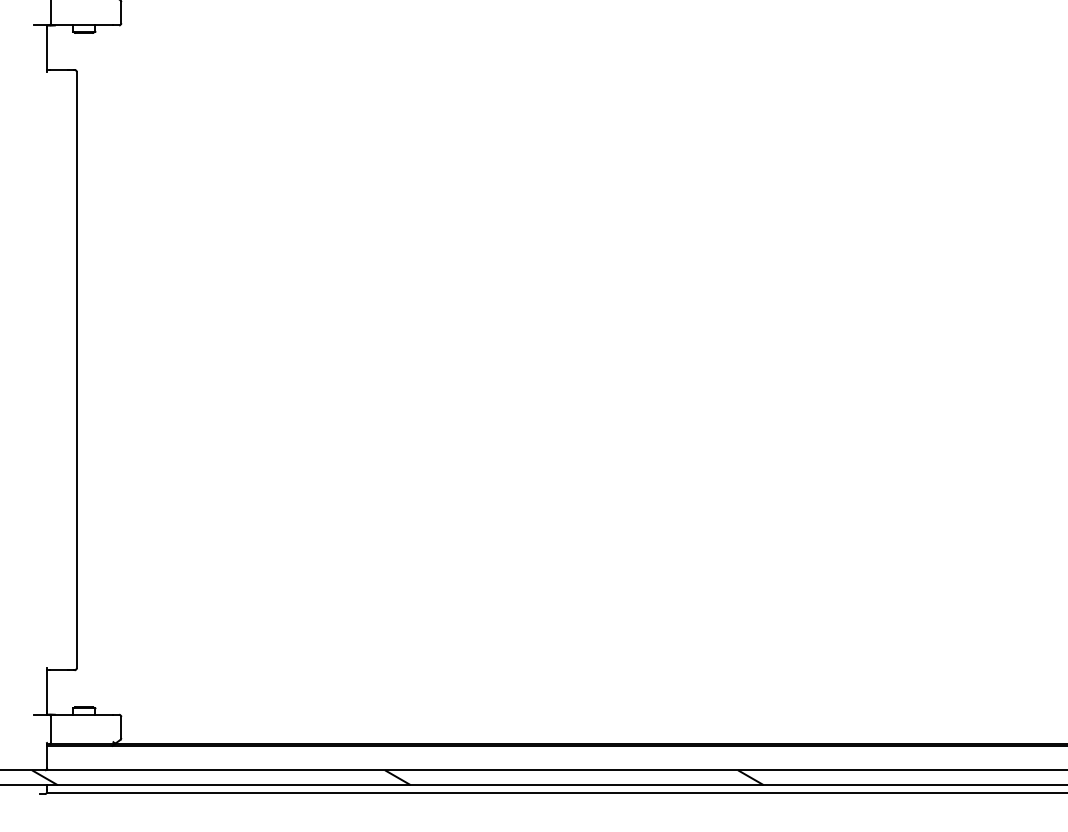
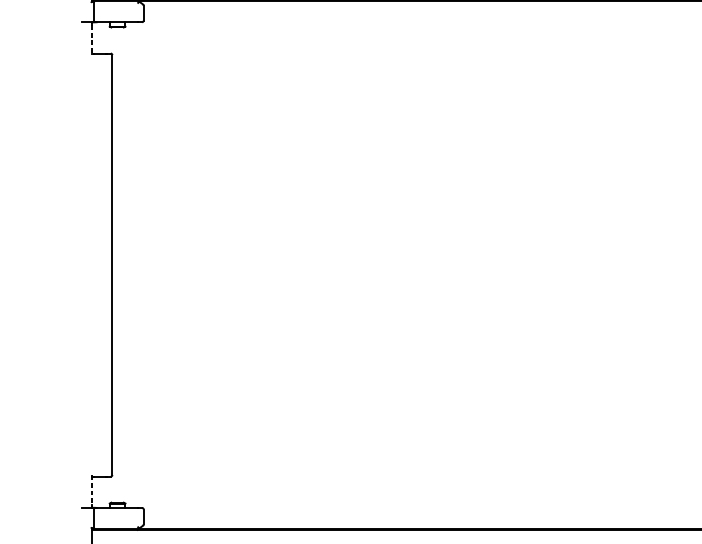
line: (47, 51) -> (91, 40), solid -> dashed
line: (47, 690) -> (91, 490), solid -> dashed

